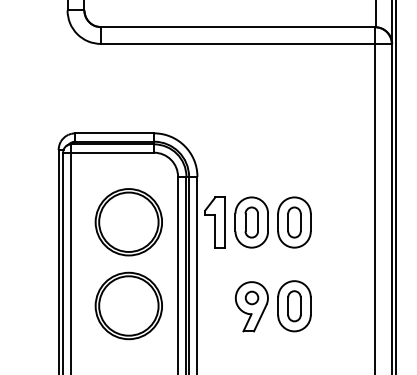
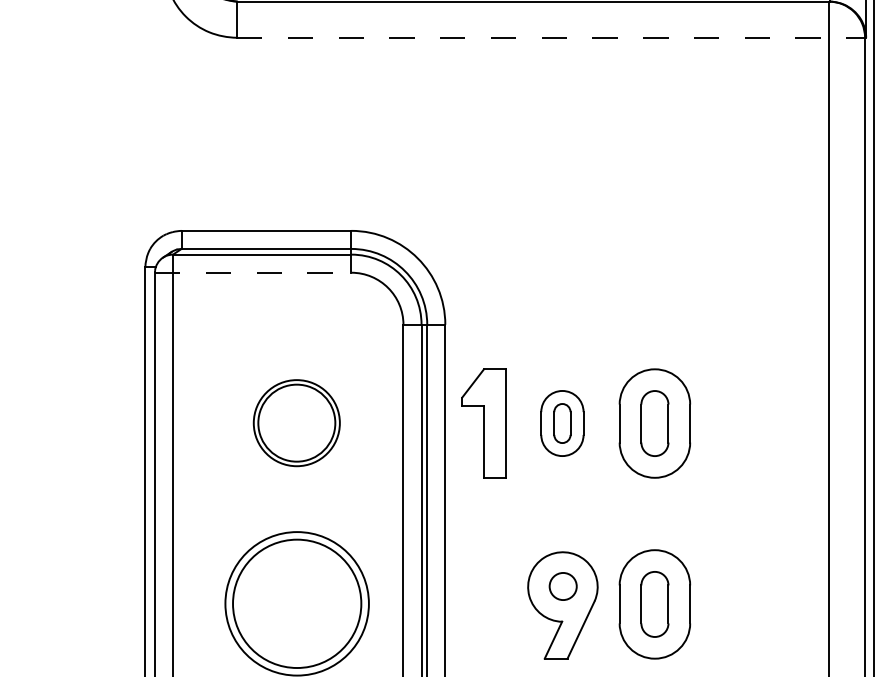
line: (246, 43) -> (551, 36), solid -> dashed
line: (109, 152) -> (255, 272), solid -> dashed
part: (128, 222) -> (296, 423), size x0.6
part: (251, 222) -> (562, 423), size x0.6

